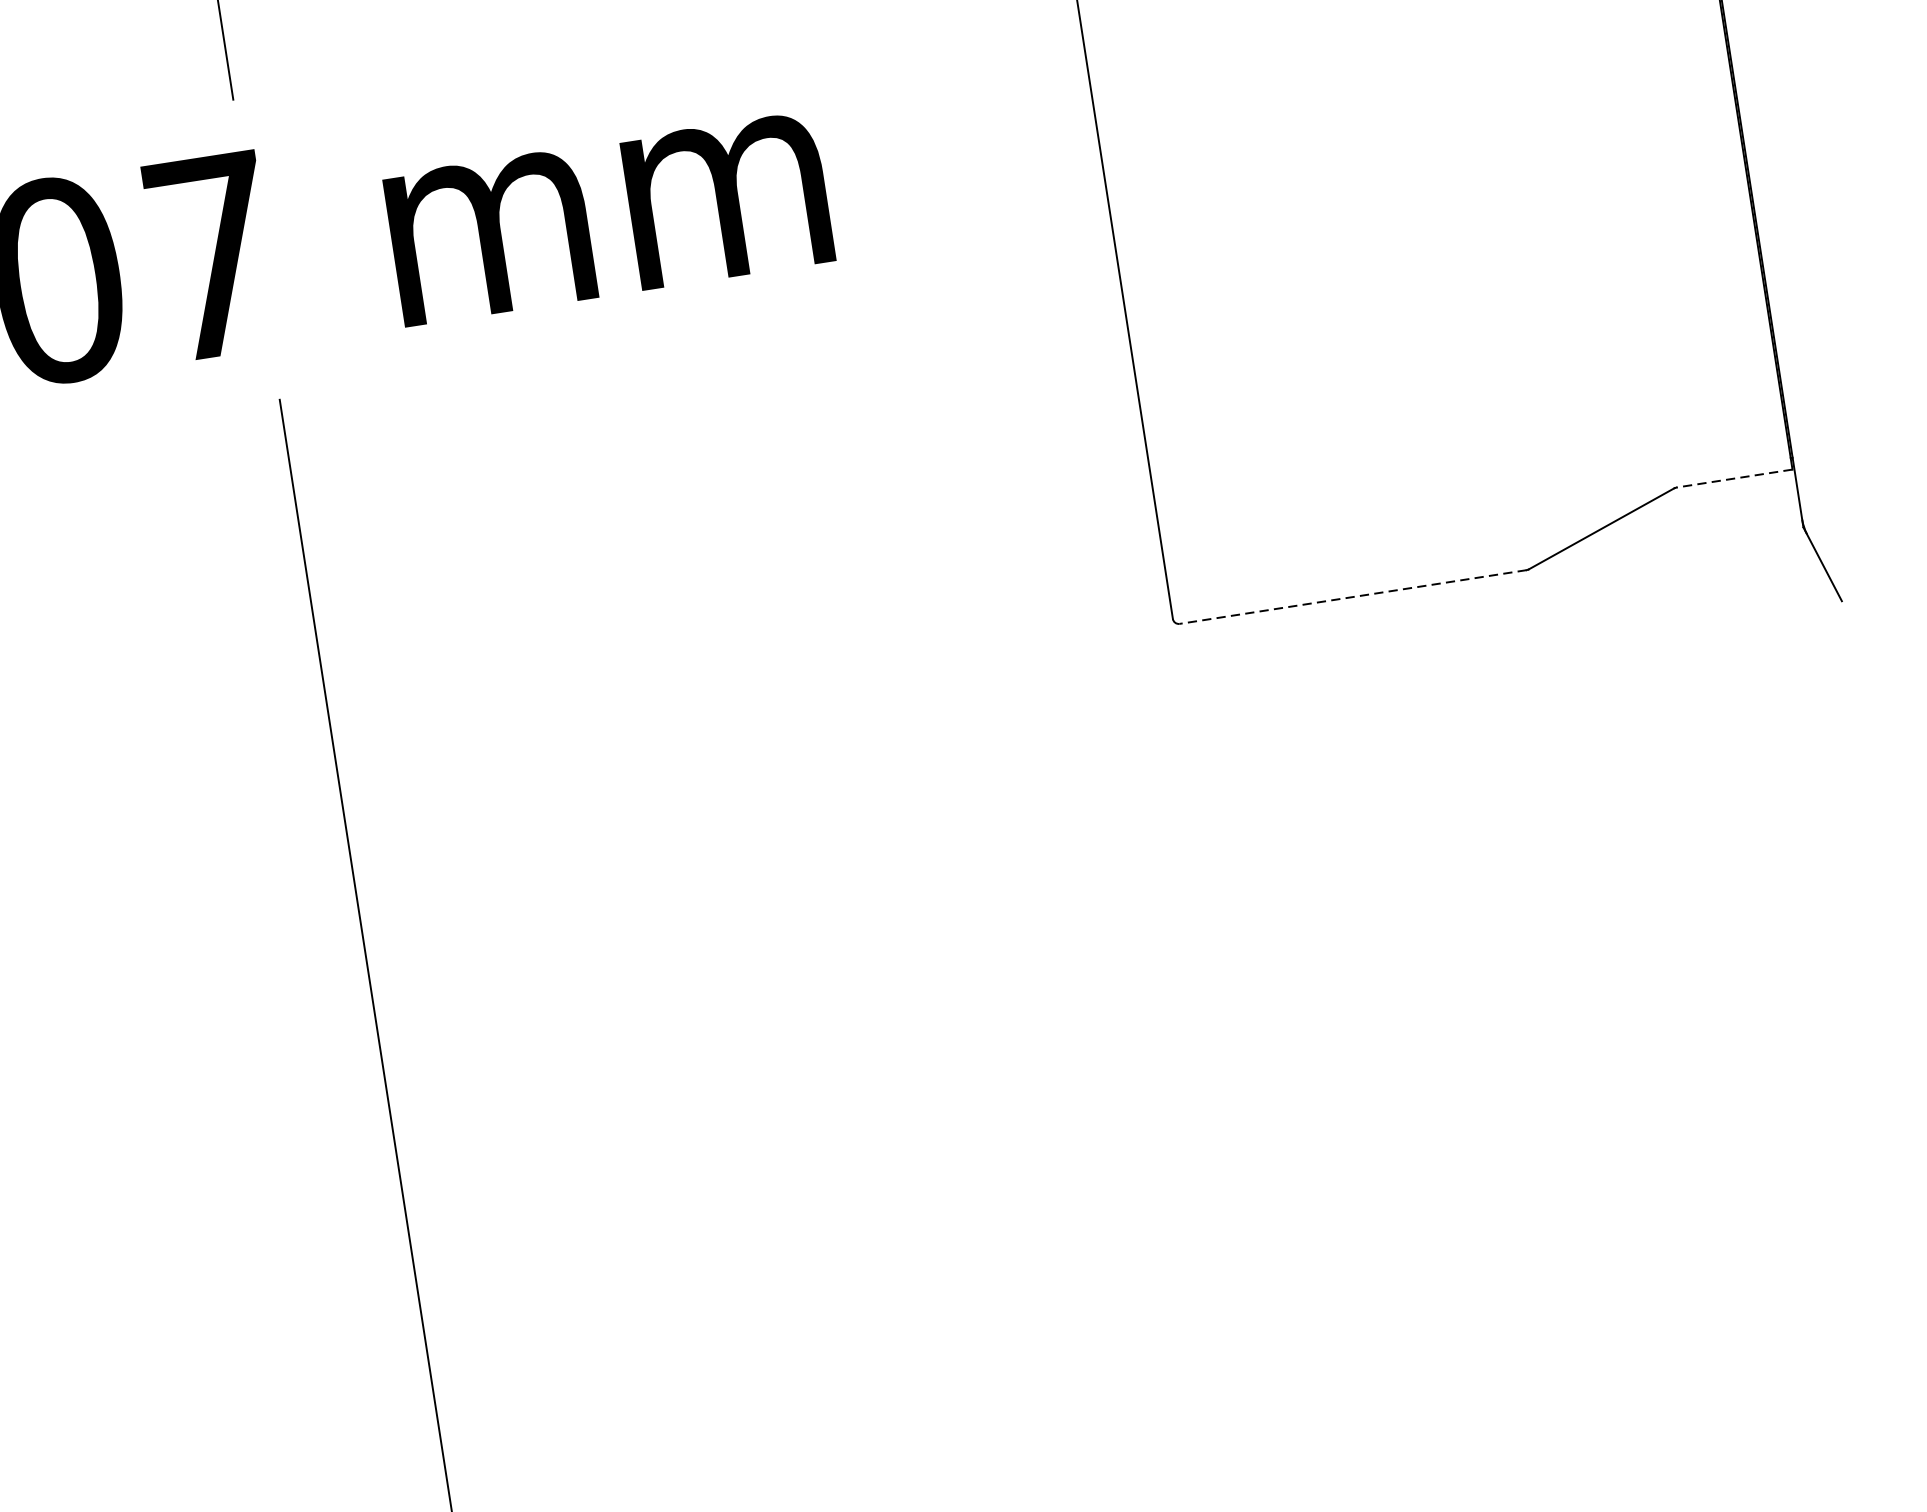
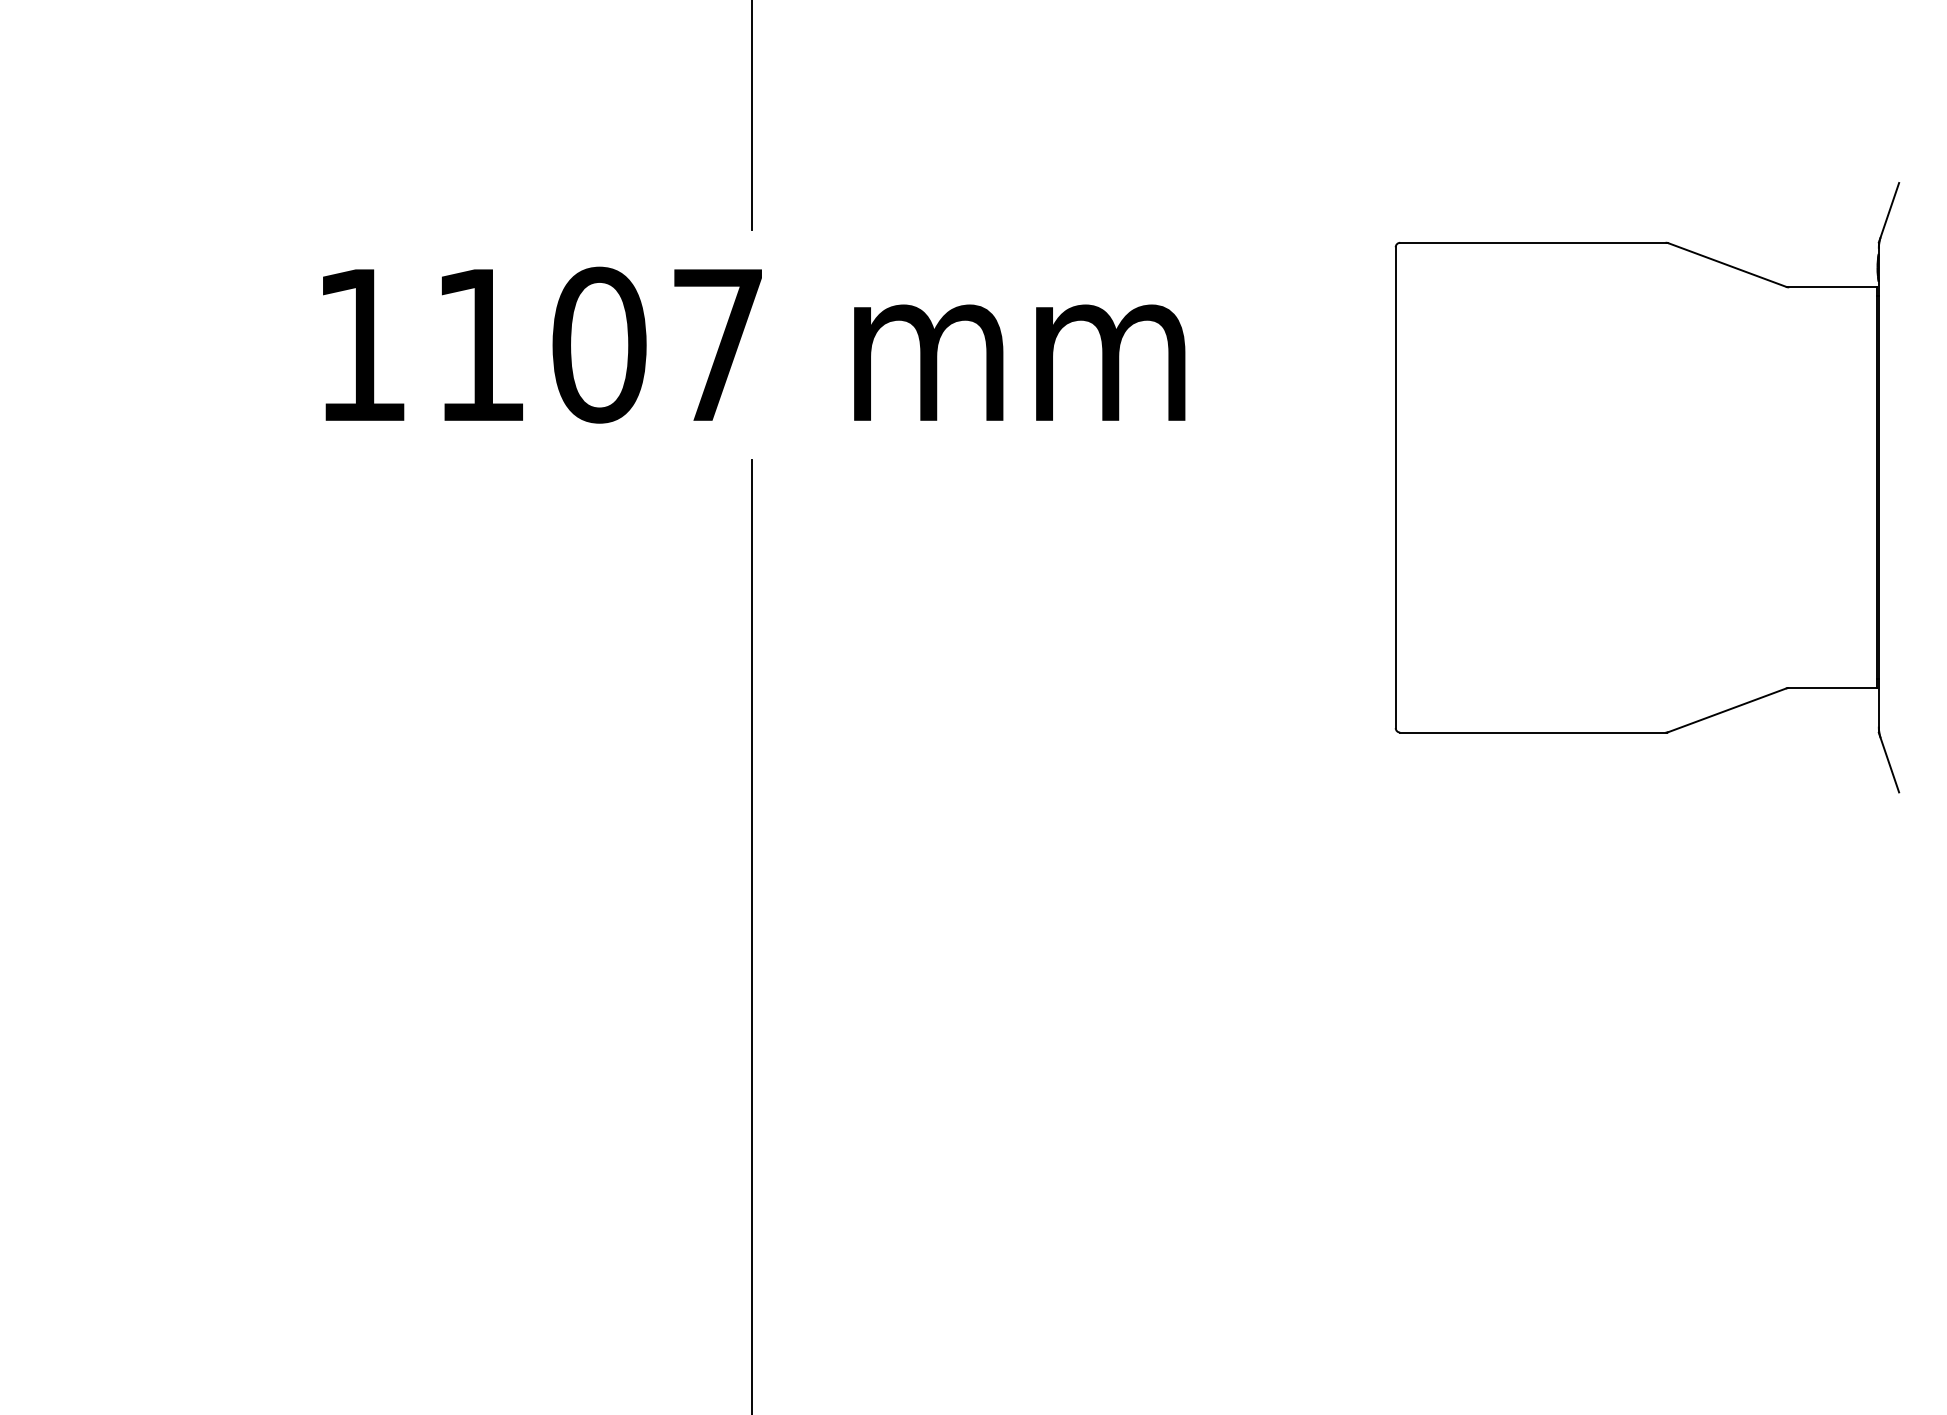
line: (1734, 479) -> (1832, 688), dashed -> solid
line: (1352, 597) -> (1532, 732), dashed -> solid

